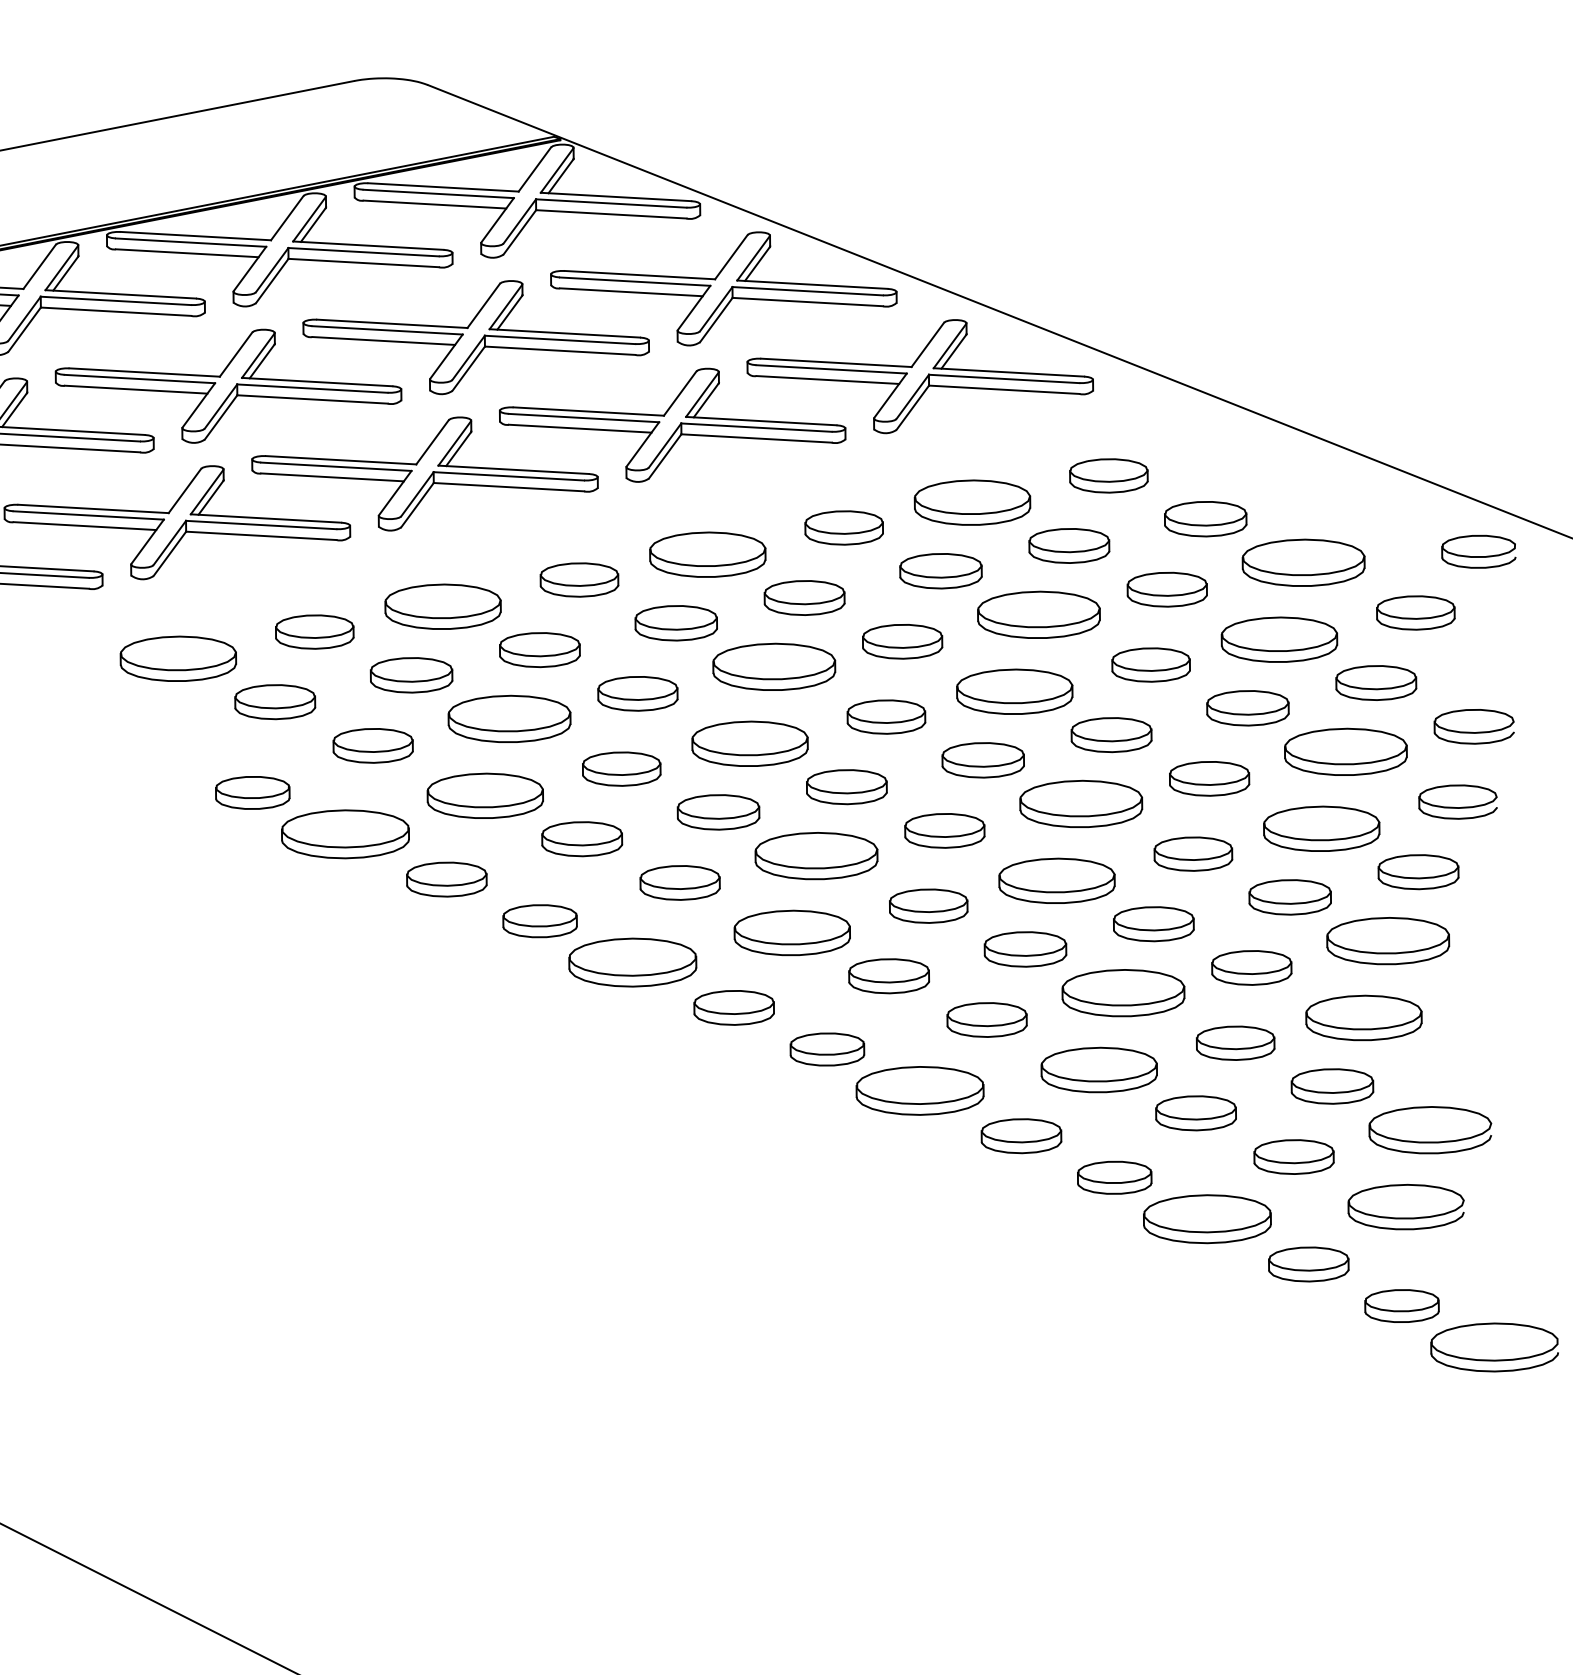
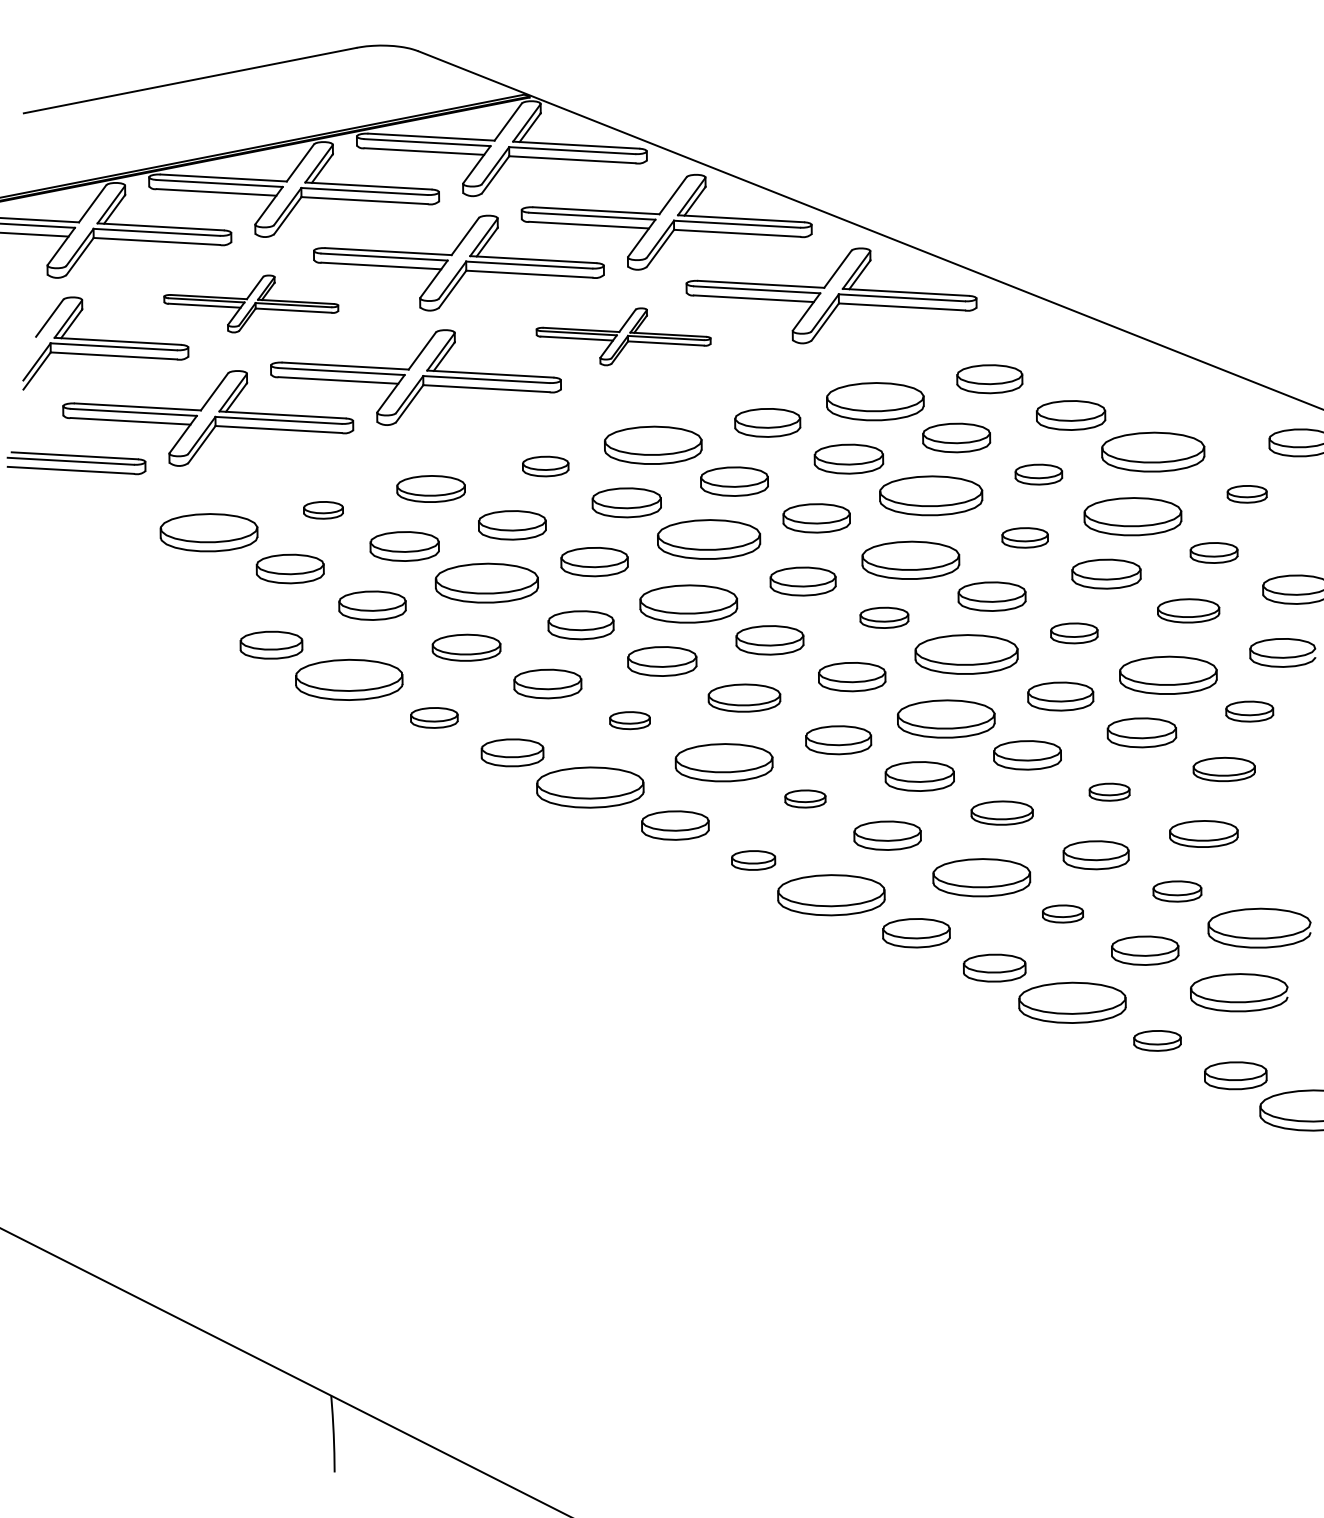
part: (228, 385) -> (251, 303), size x0.6
part: (672, 425) -> (623, 336), size x0.6
part: (579, 579) -> (545, 466), size x0.7
part: (1166, 589) -> (1038, 474), size x0.7
part: (442, 606) -> (430, 488), size x0.7
part: (1414, 613) -> (1246, 494), size x0.6
part: (314, 632) -> (323, 510), size x0.6
part: (1150, 664) -> (1024, 537), size x0.7
part: (1375, 682) -> (1213, 552), size x0.7
part: (1345, 751) -> (1188, 610), size x0.6
part: (983, 759) -> (884, 617), size x0.7
part: (1209, 778) -> (1074, 633), size x0.7
part: (485, 795) -> (466, 647), size x0.7
part: (816, 855) -> (744, 697), size x0.7
part: (1418, 871) -> (1249, 711), size x0.7
part: (447, 879) -> (434, 717), size x0.7
part: (679, 882) -> (629, 720), size x0.6
part: (1388, 941) -> (1224, 769), size x0.6
part: (1251, 968) -> (1109, 792), size x0.6
part: (889, 975) -> (805, 798), size x0.6
part: (1124, 992) -> (1002, 812), size x0.6
part: (1363, 1017) -> (1203, 833), size x0.7
part: (827, 1049) -> (753, 860), size x0.7
part: (1332, 1086) -> (1177, 891), size x0.7
part: (1195, 1112) -> (1062, 913), size x0.6
part: (1308, 1264) -> (1157, 1040), size x0.7

